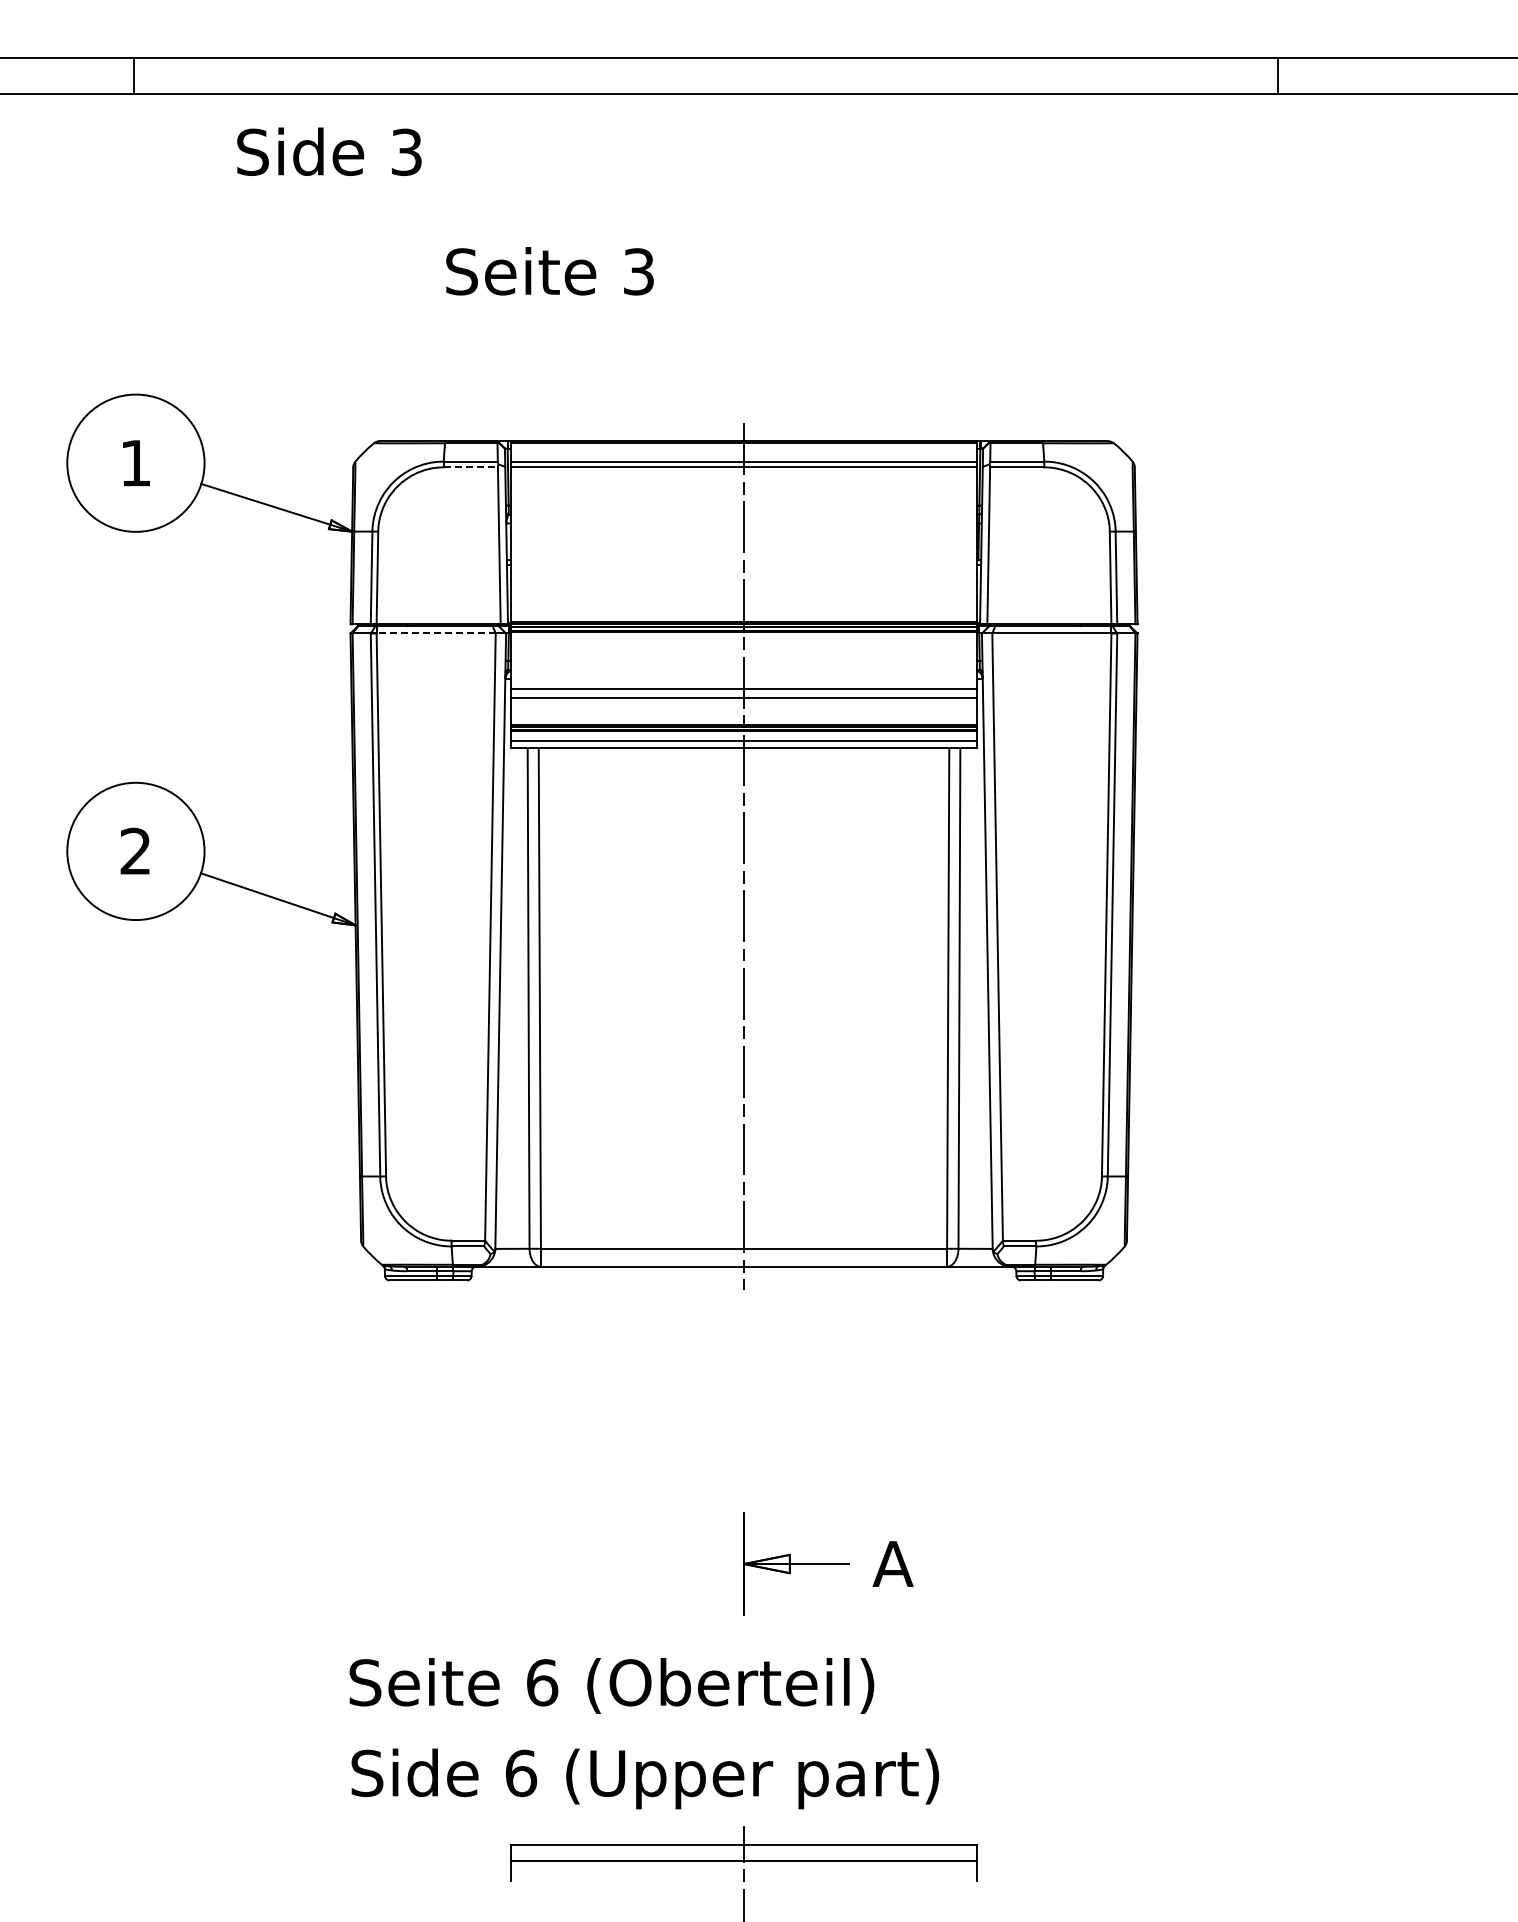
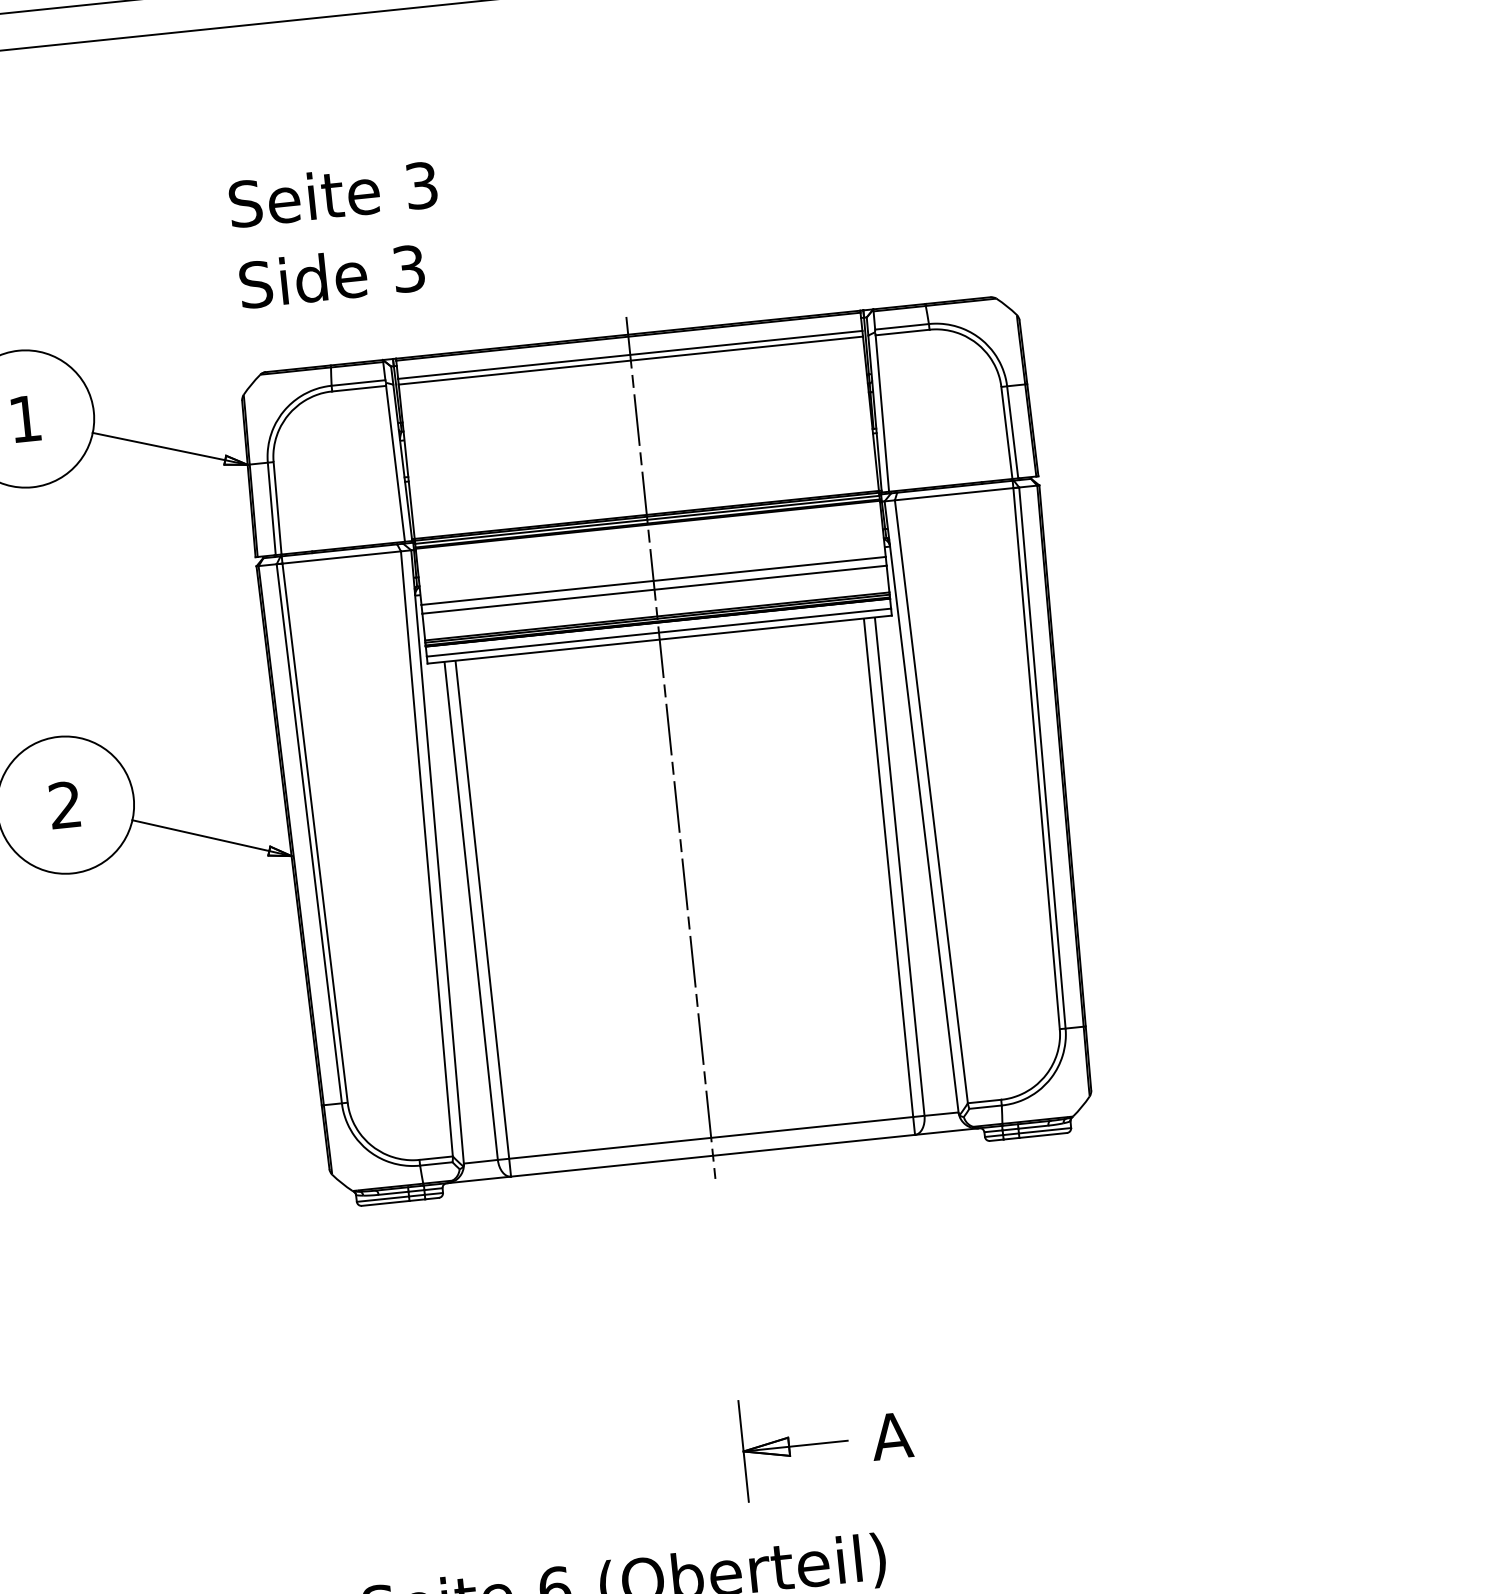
text: (329, 151) -> (332, 276), moved
text: (549, 271) -> (332, 194), moved
line: (471, 467) -> (359, 388), dashed -> solid
line: (436, 633) -> (342, 557), dashed -> solid

